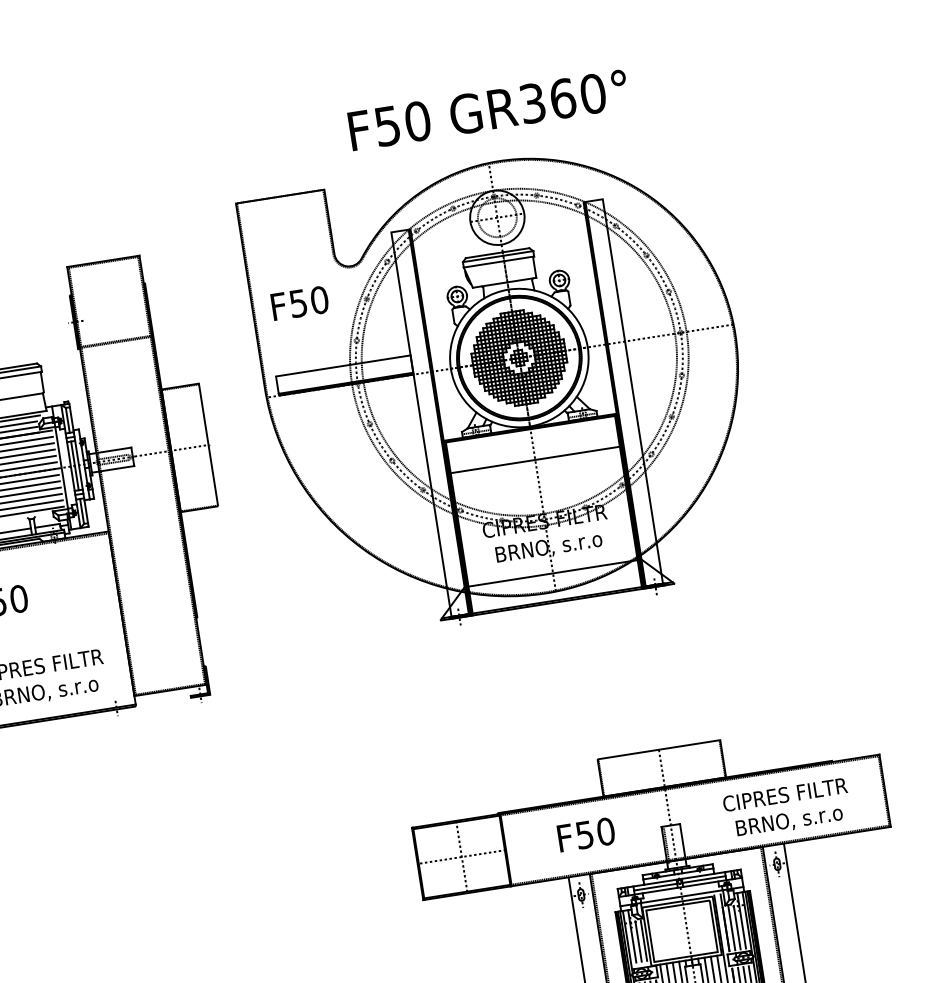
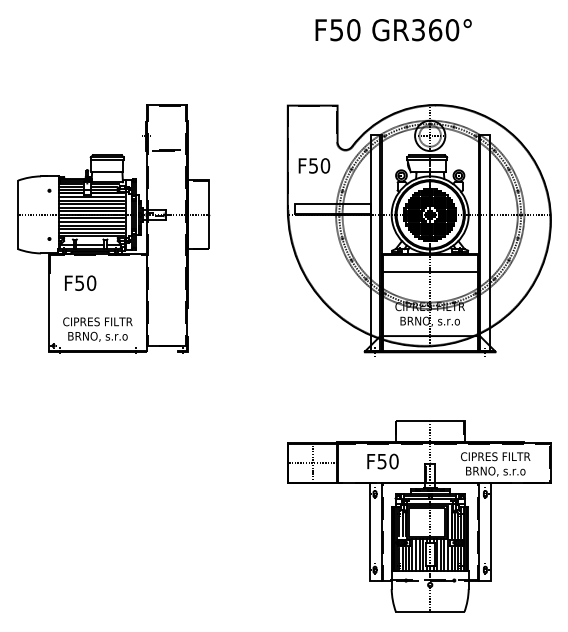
text: (488, 110) -> (393, 30), moved
part: (502, 389) -> (418, 230), moved

